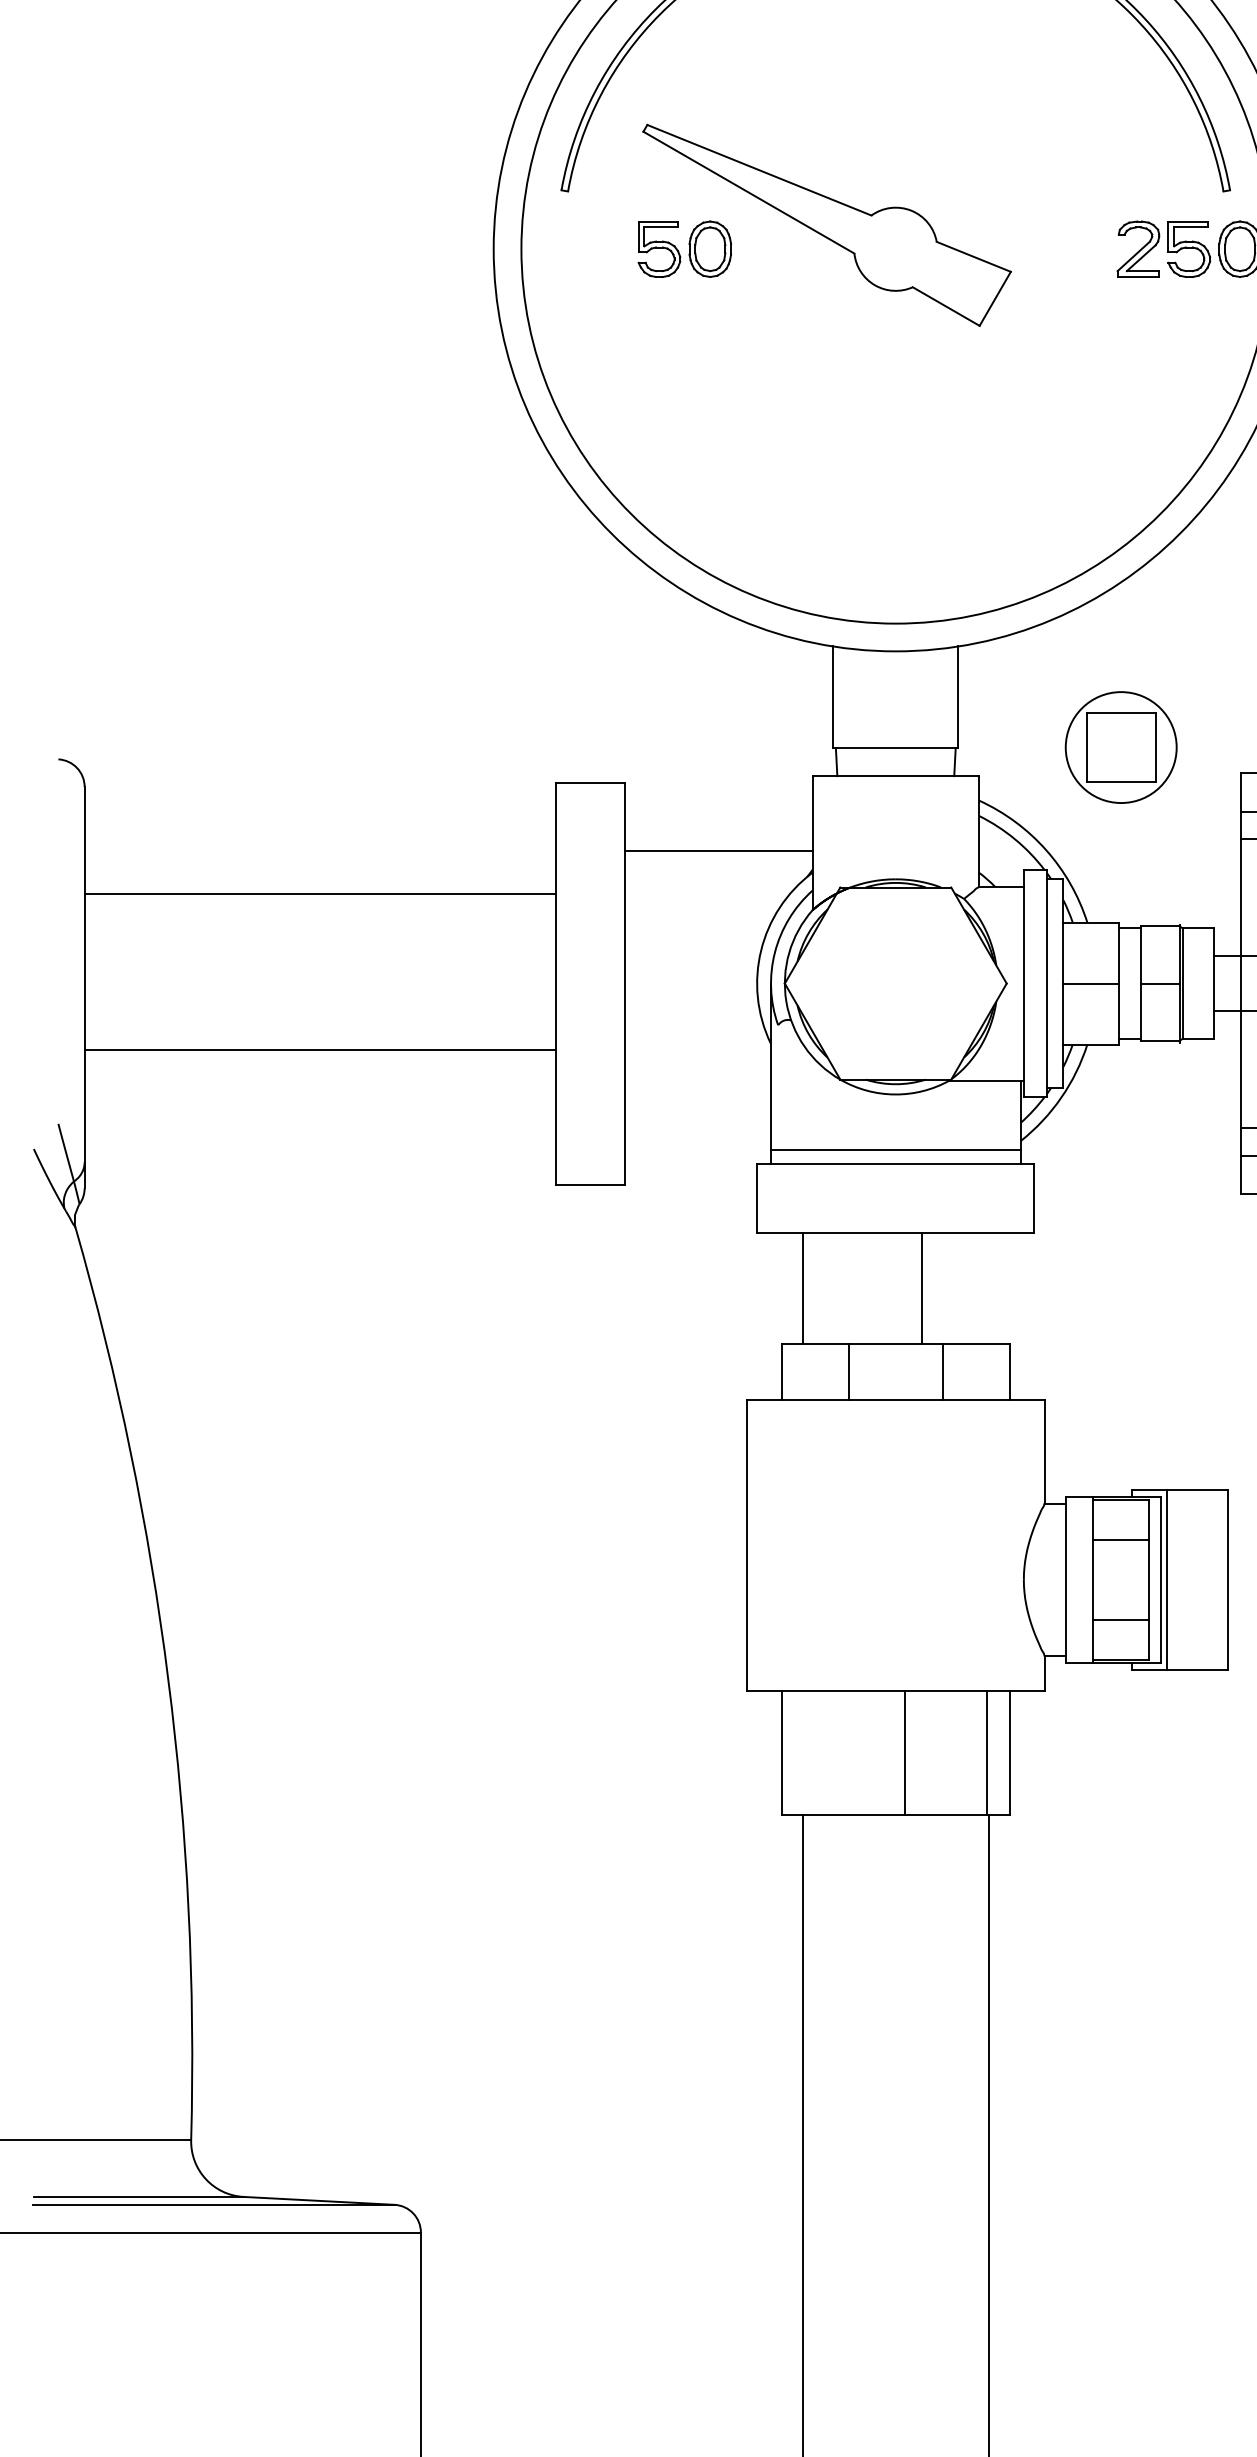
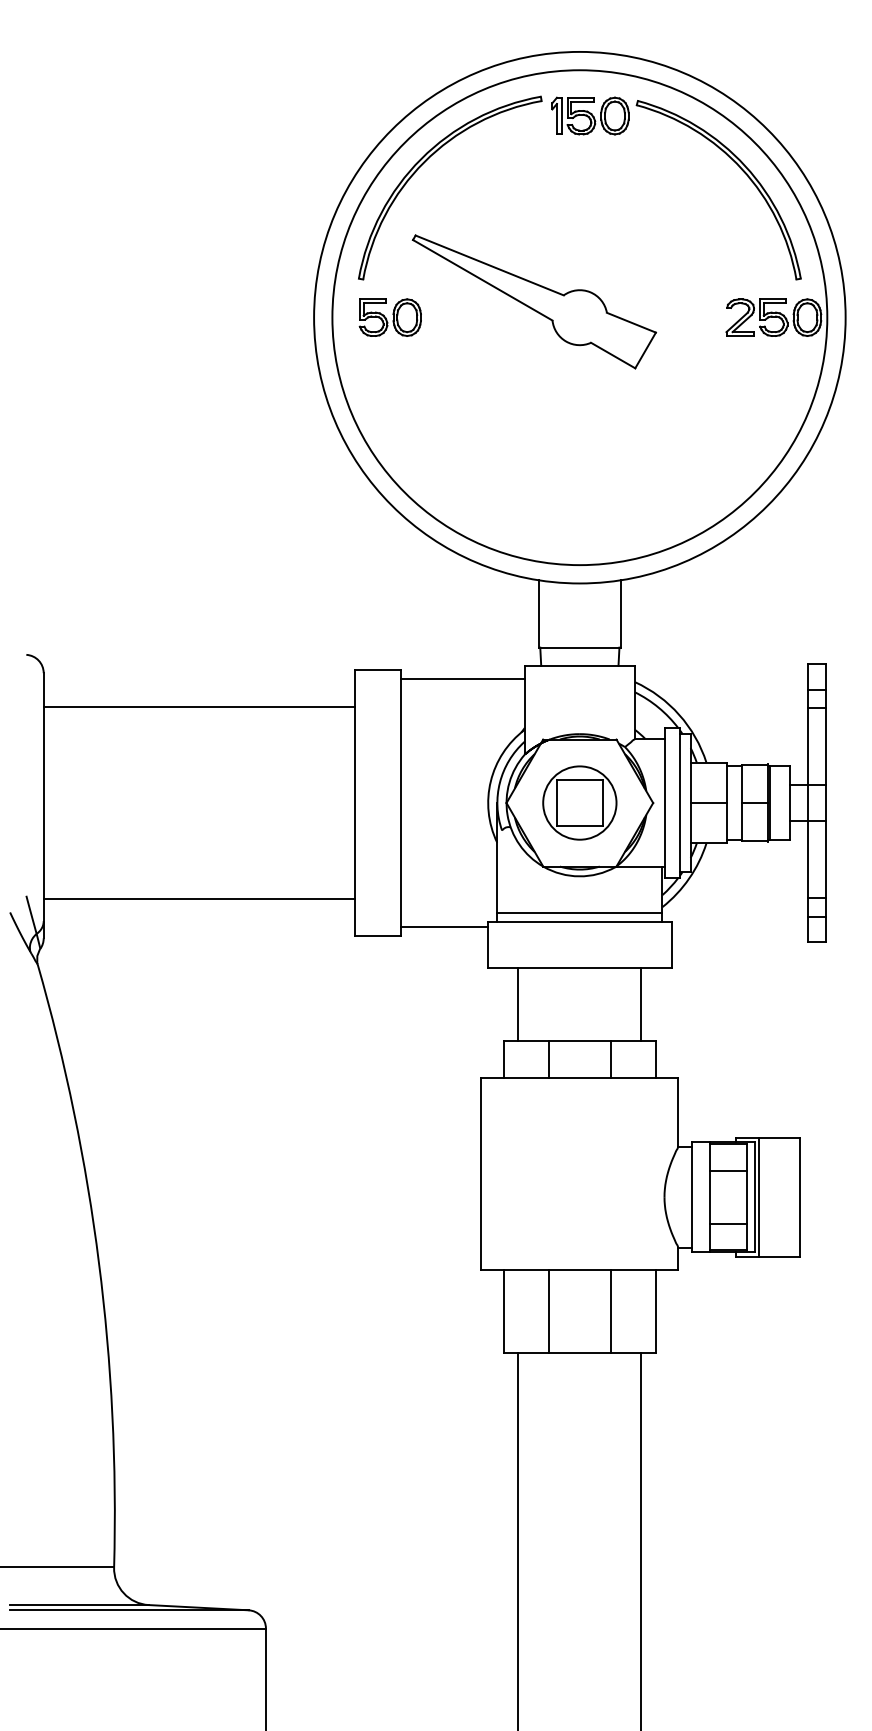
part: (683, 248) -> (389, 317), moved
part: (1120, 746) -> (579, 802), moved
line: (718, 851) -> (462, 679), moved
line: (320, 893) -> (199, 706), moved
line: (320, 1050) -> (199, 899), moved
line: (691, 1170) -> (444, 926), added
line: (922, 1288) -> (641, 1004), moved
line: (904, 1752) -> (548, 1311), moved
line: (987, 1752) -> (611, 1311), moved

